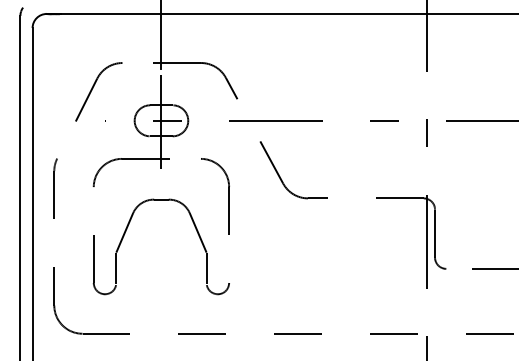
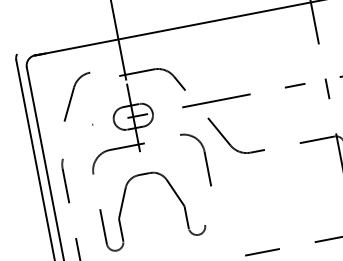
part: (98, 91) -> (76, 96), moved
part: (228, 196) -> (205, 158), moved

